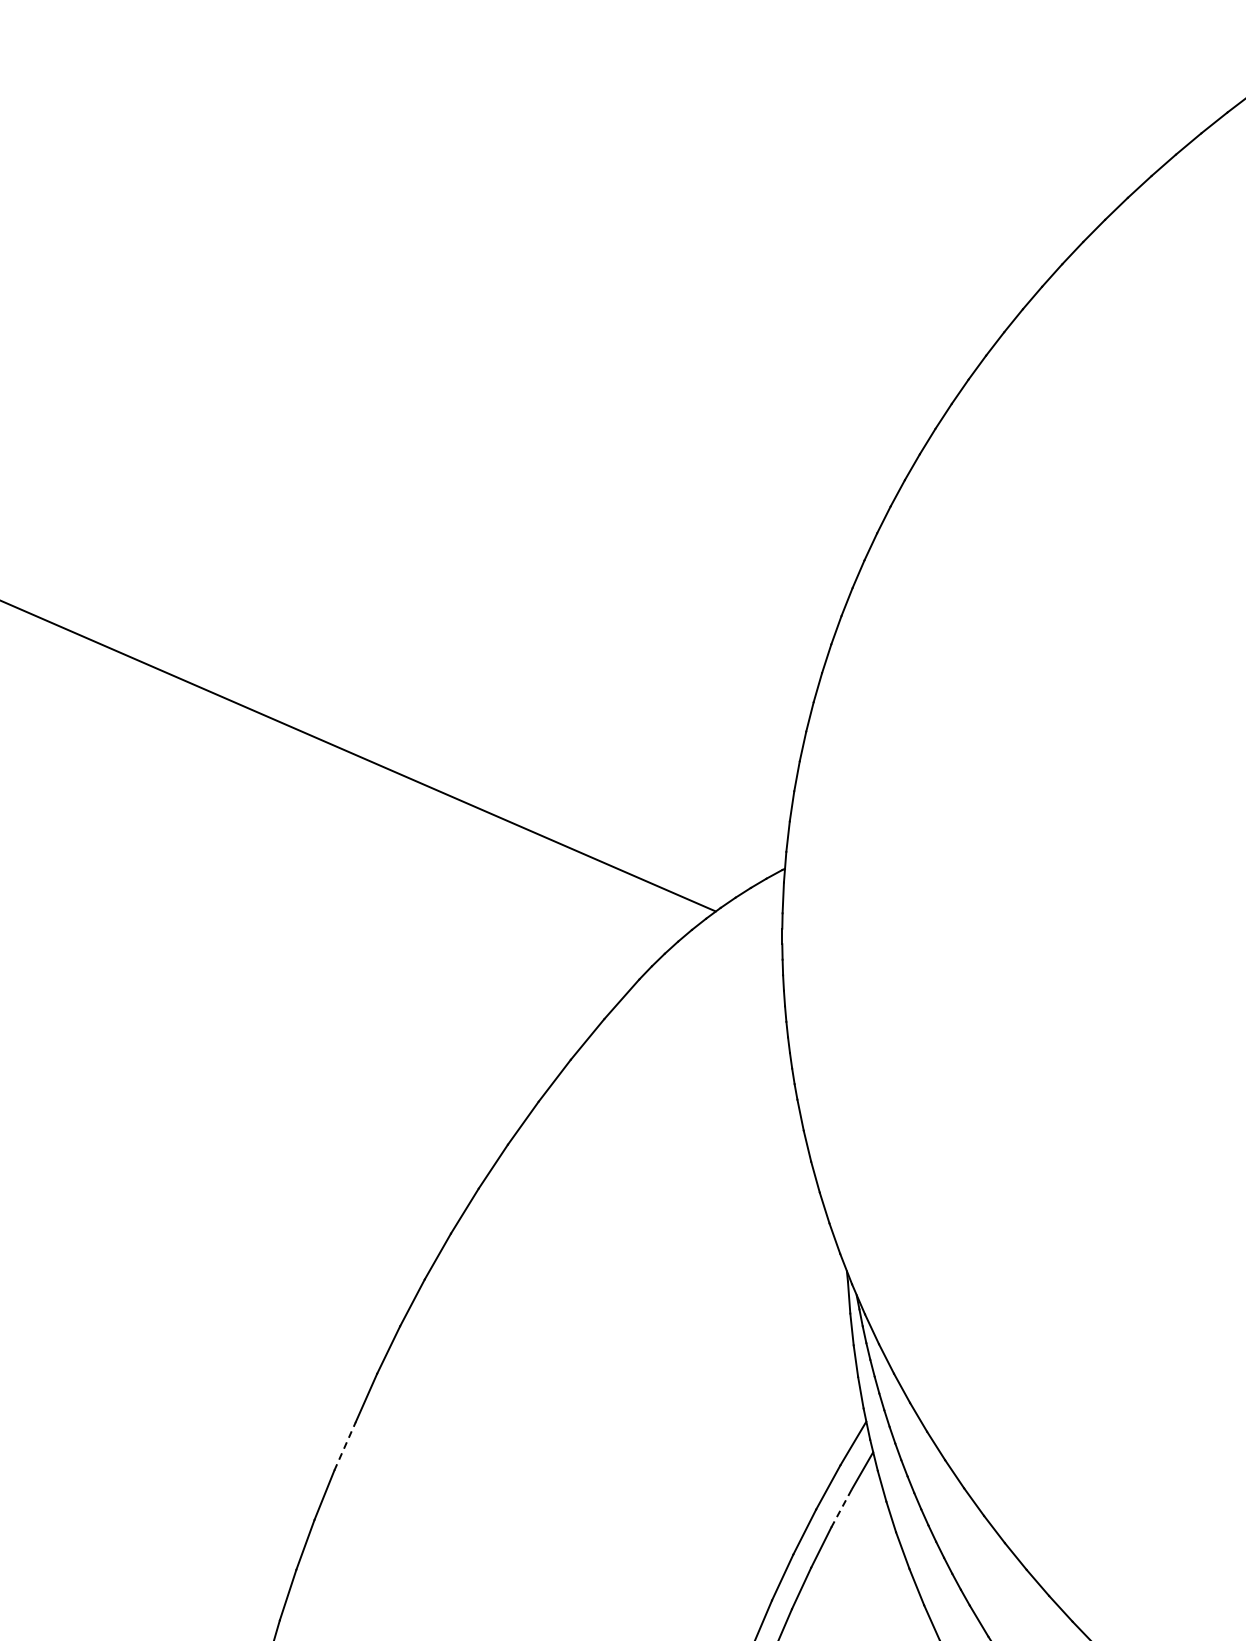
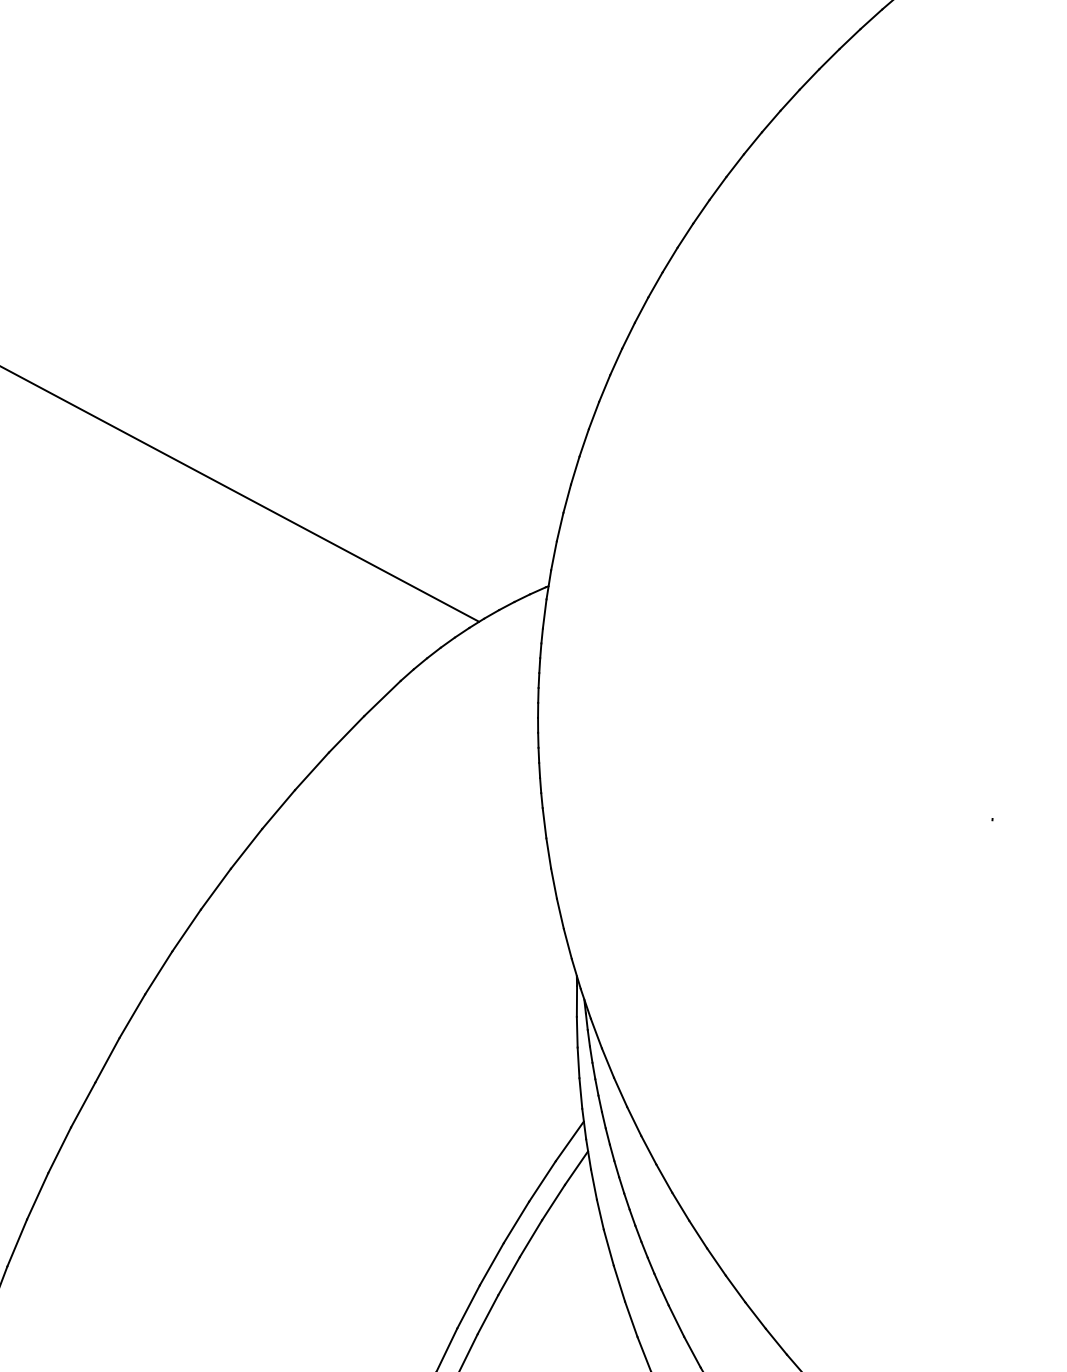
line: (345, 1446) -> (83, 1105), dashed -> solid
line: (841, 1508) -> (553, 1202), dashed -> solid

